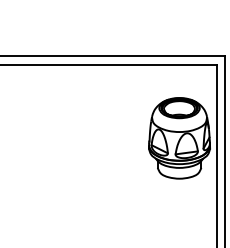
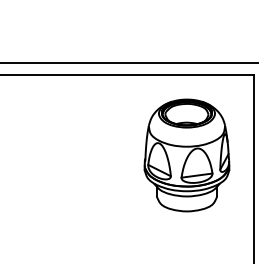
part: (179, 138) -> (186, 155), moved

